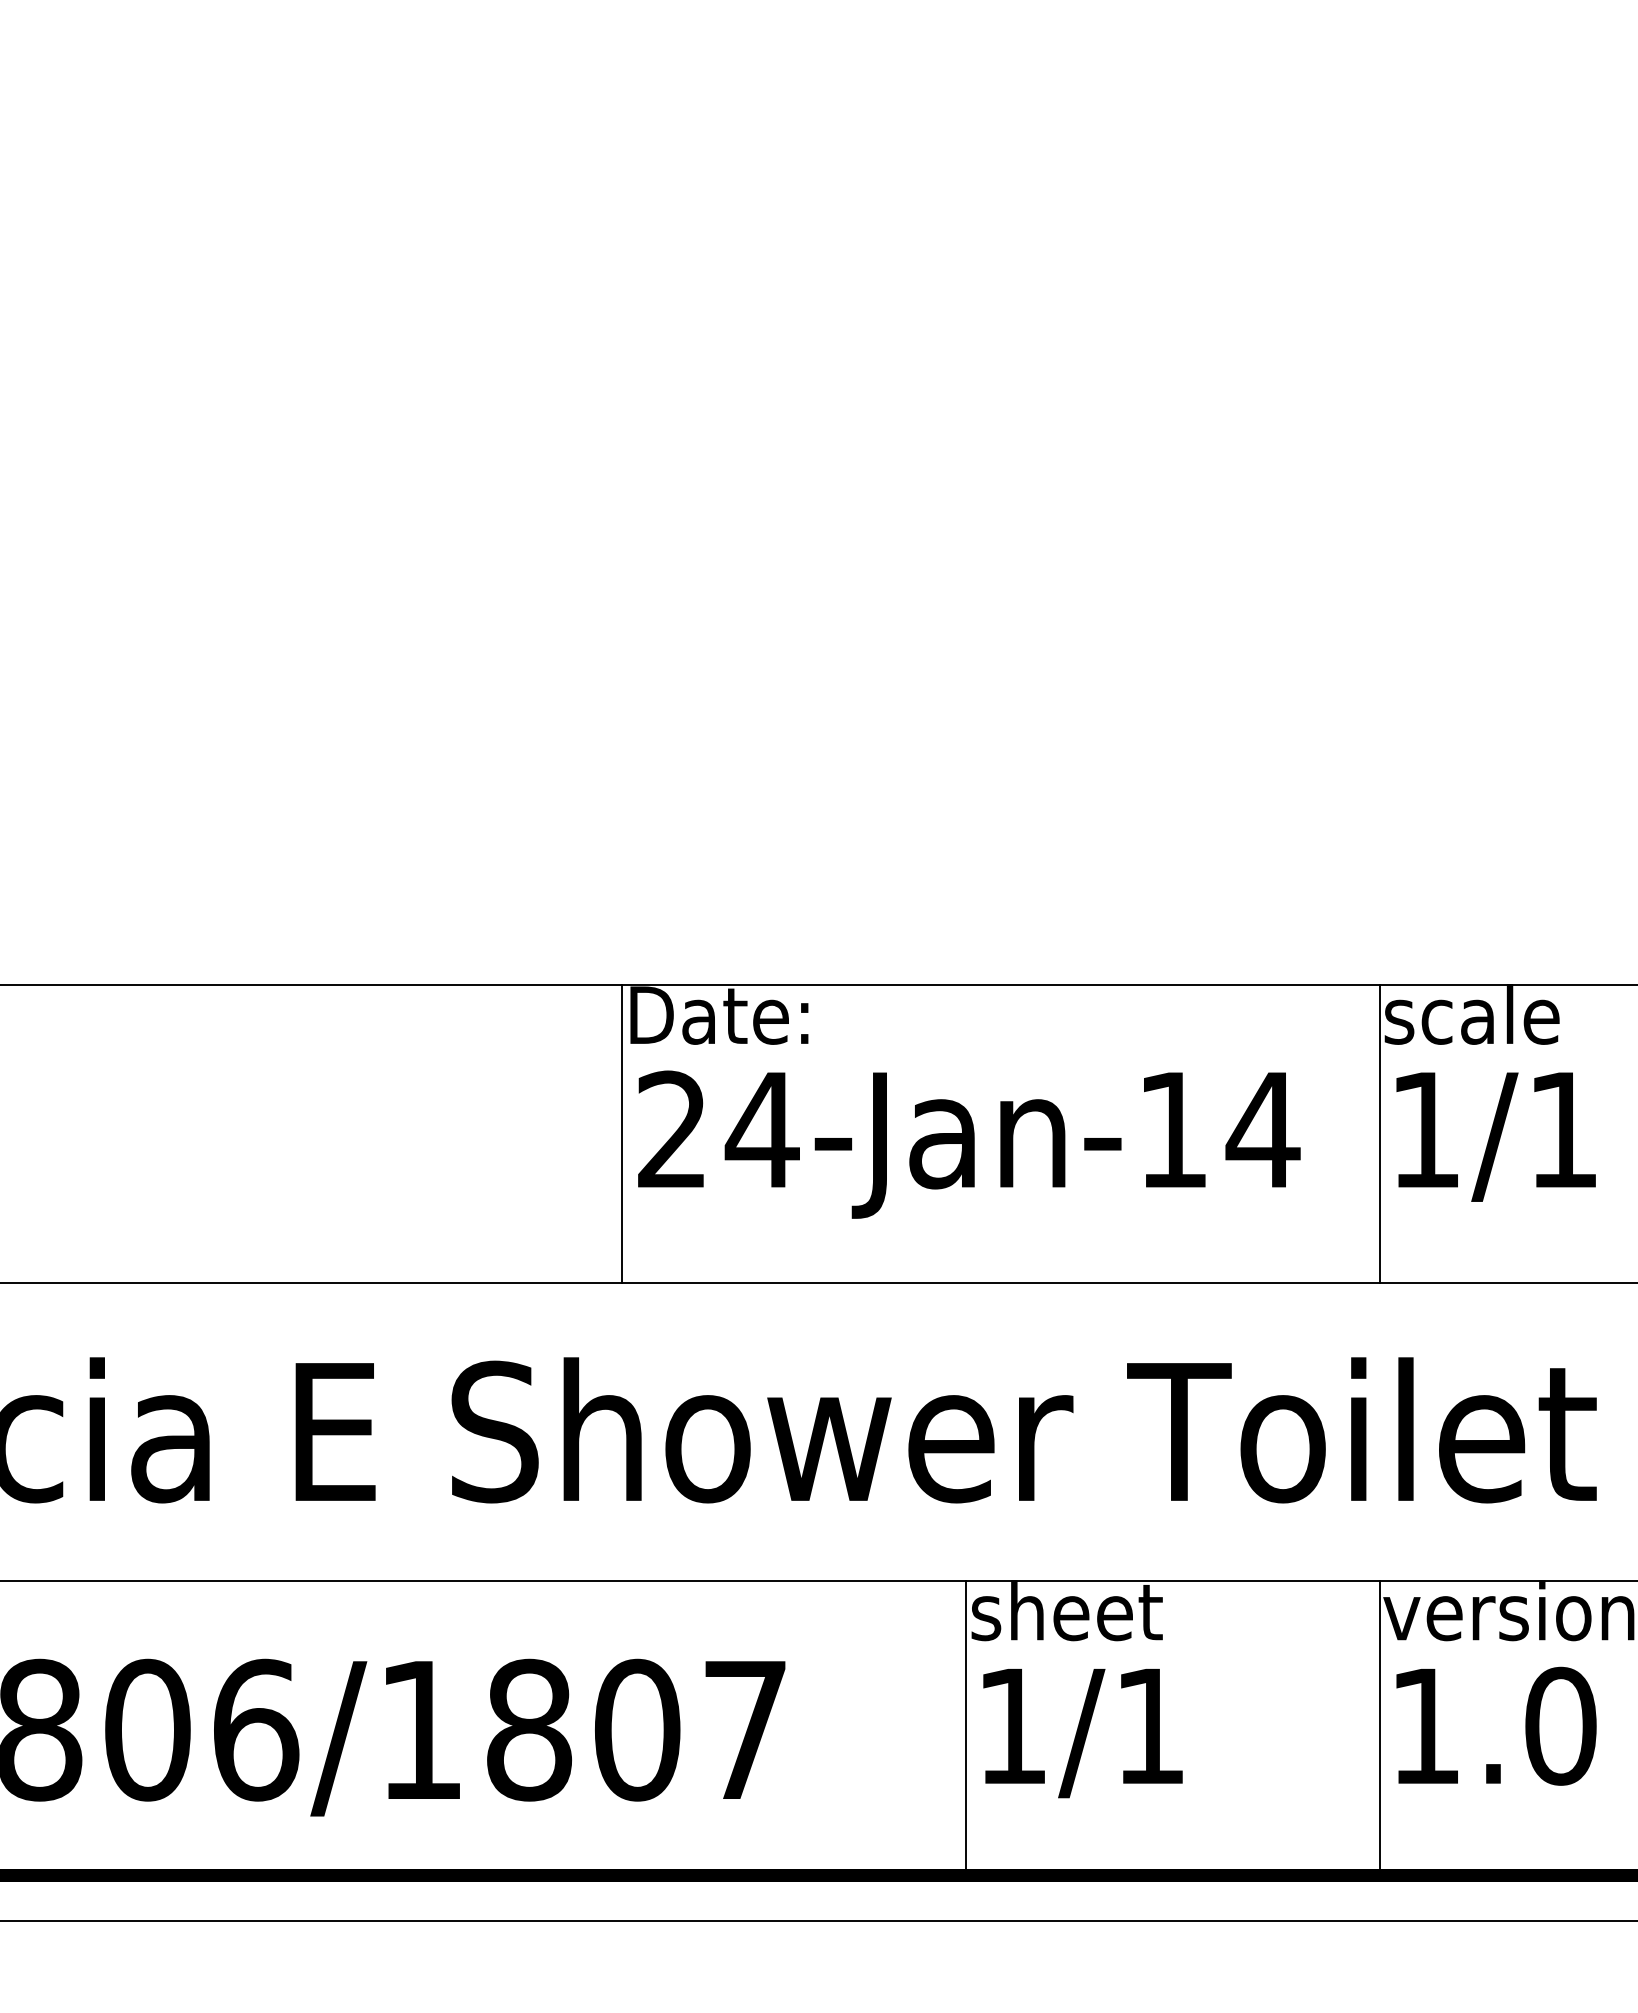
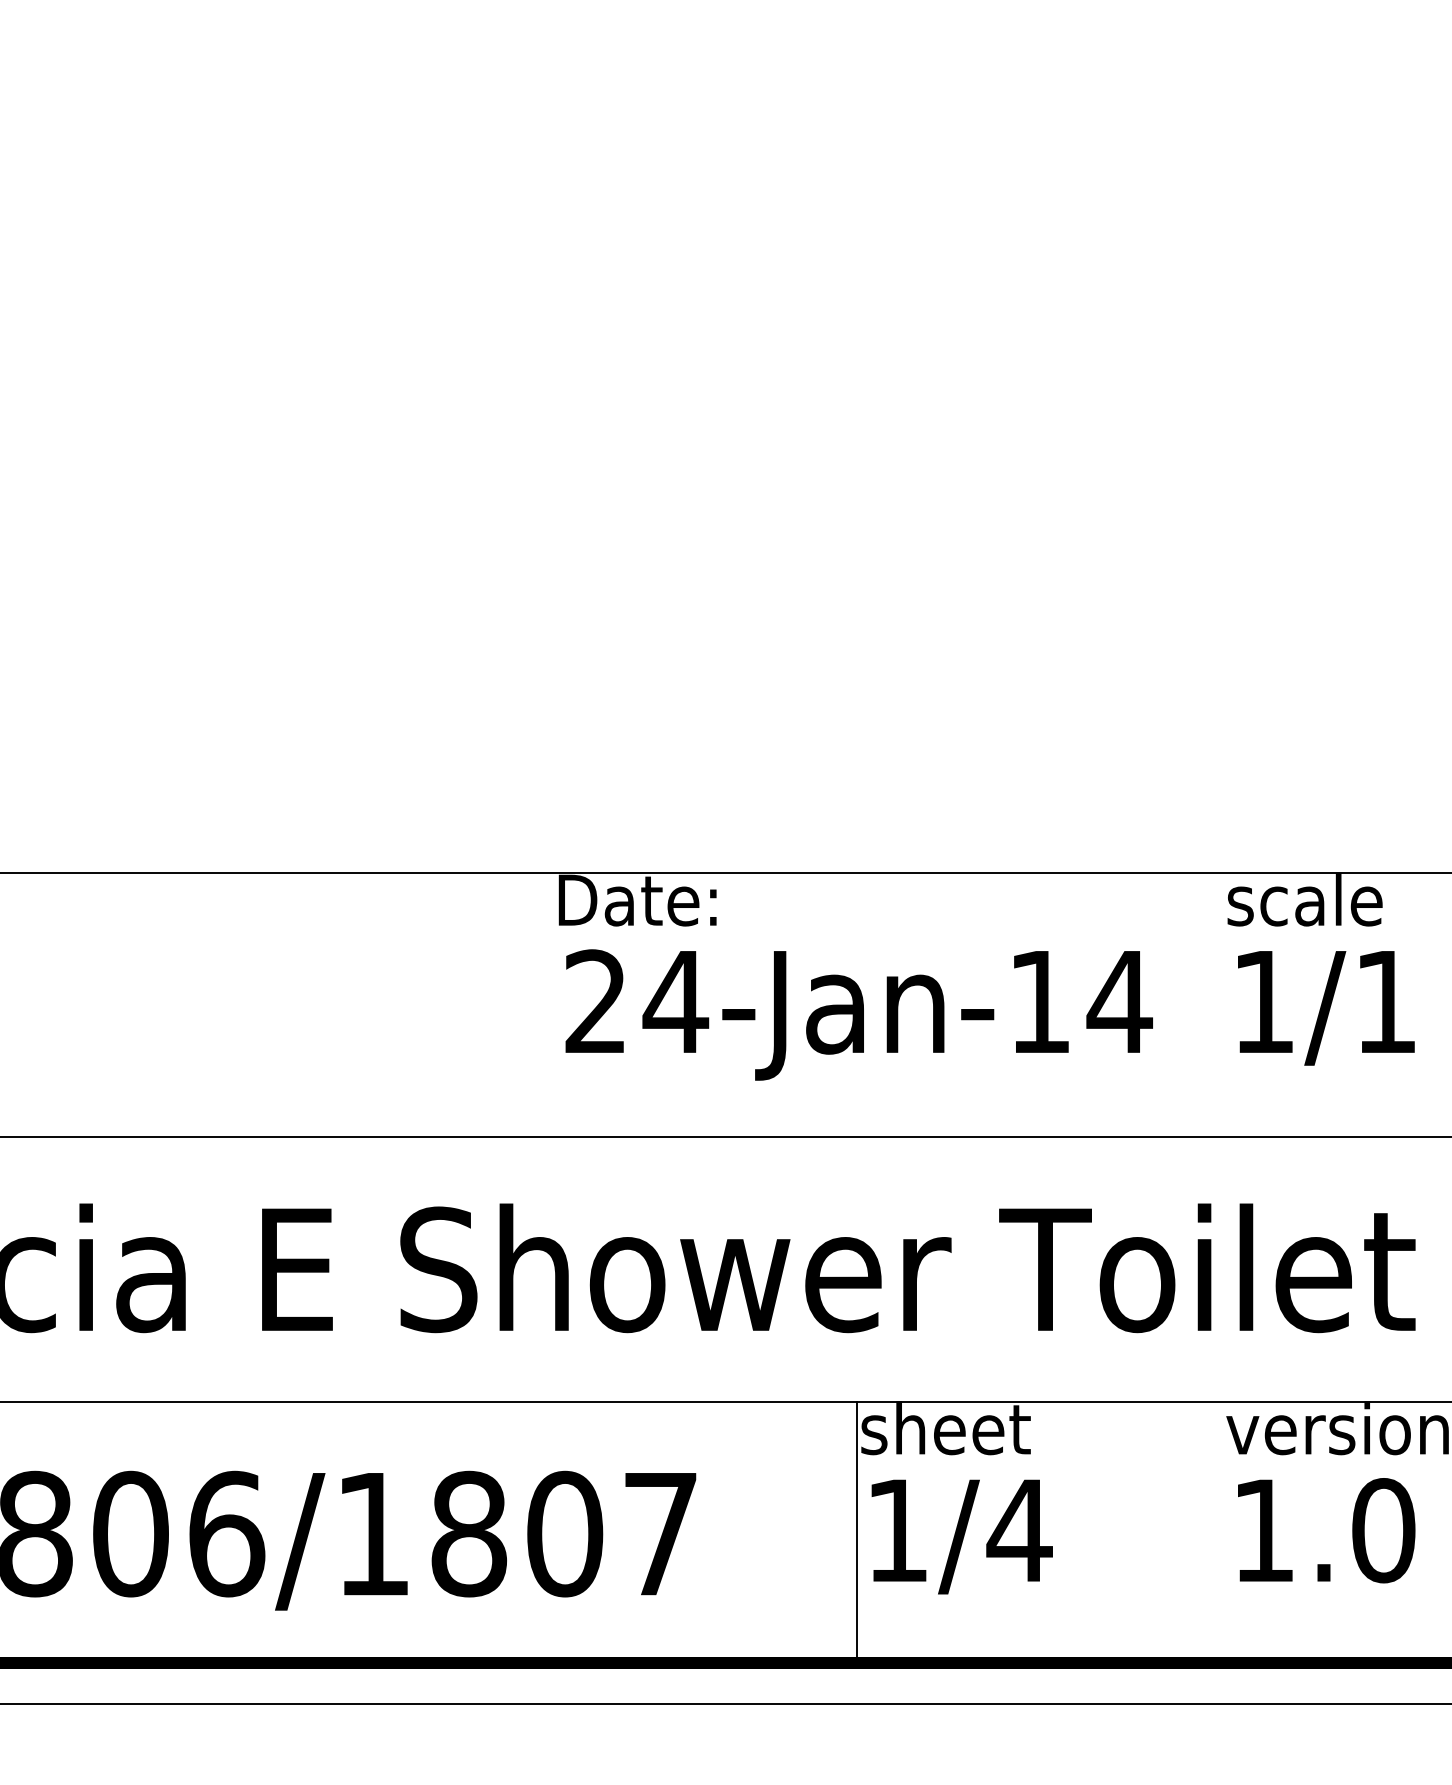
line: (622, 1133) -> (551, 1005), removed
line: (1380, 1133) -> (1223, 1005), removed
text: (1150, 1726) -> (1019, 1530), 1/1 -> 1/4
line: (1380, 1729) -> (1223, 1533), removed

